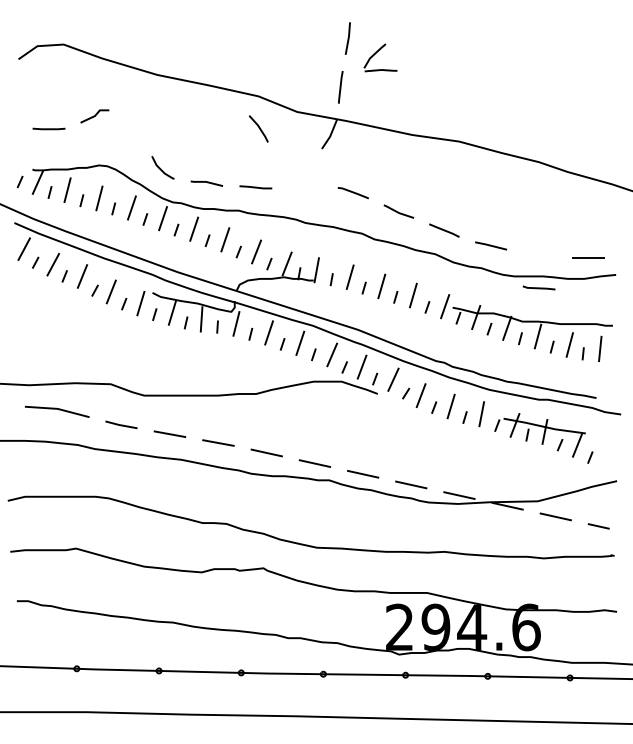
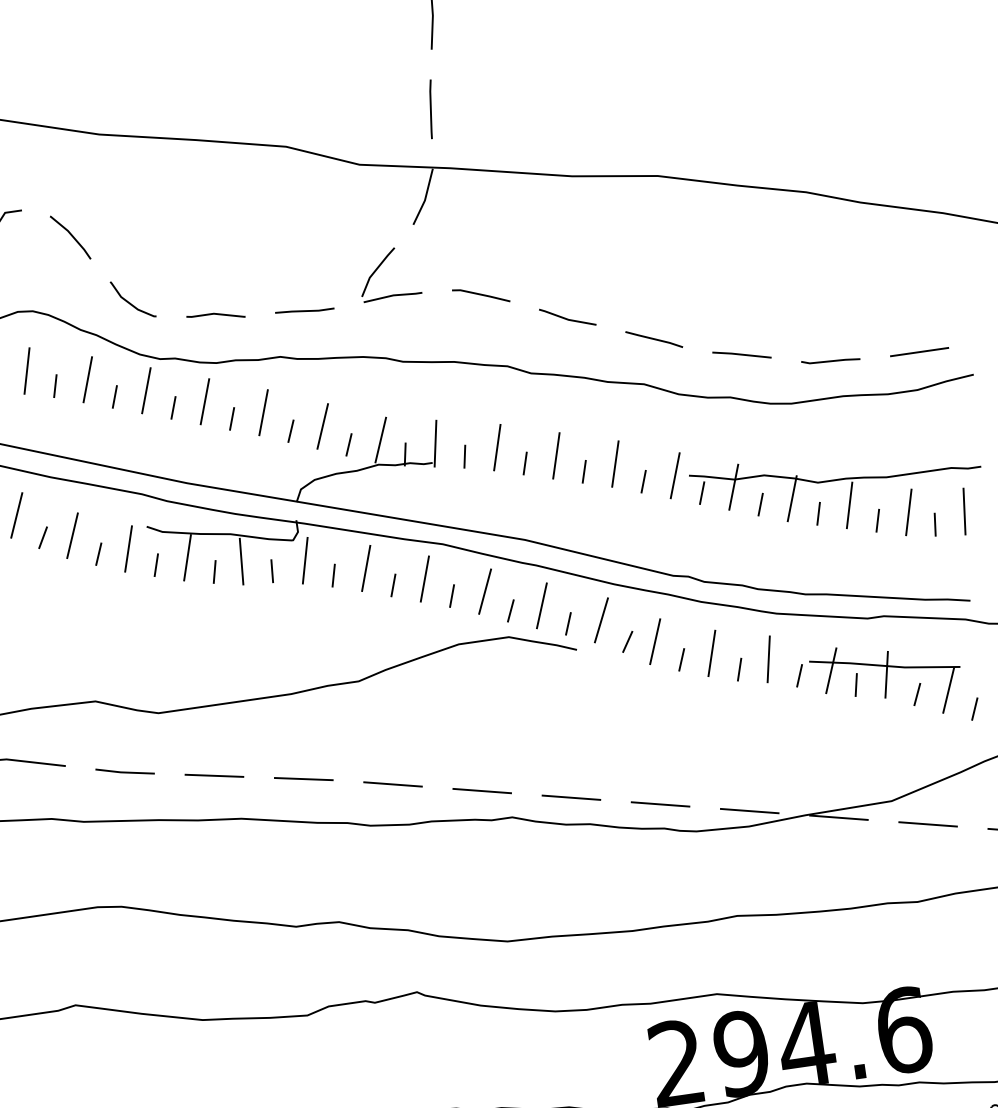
part: (380, 57) -> (388, 273), moved
line: (258, 128) -> (70, 236), moved
line: (538, 287) -> (829, 359), moved

